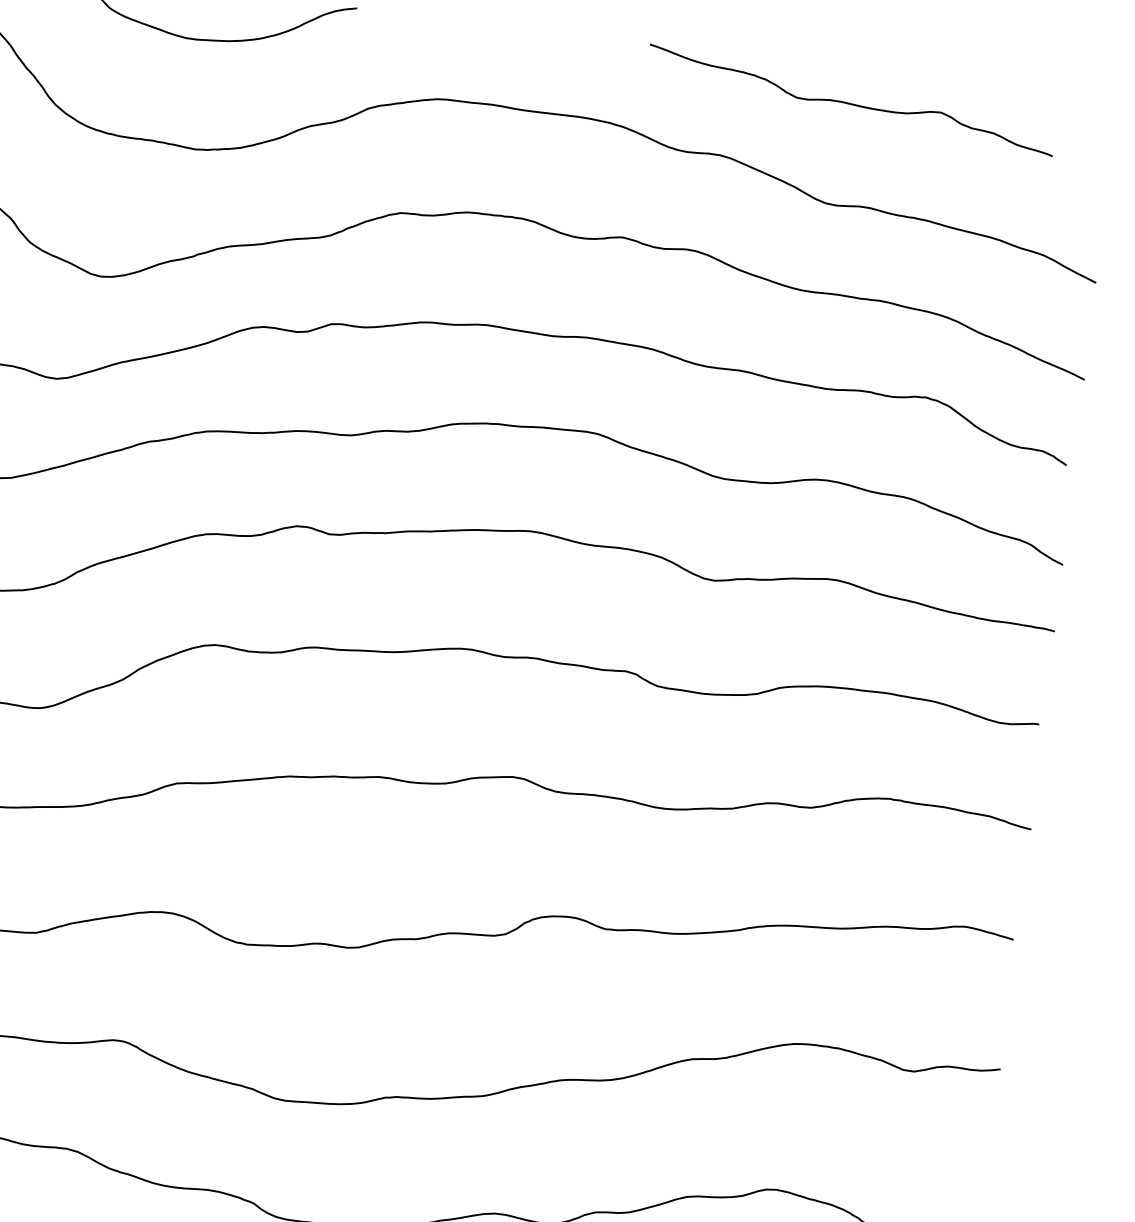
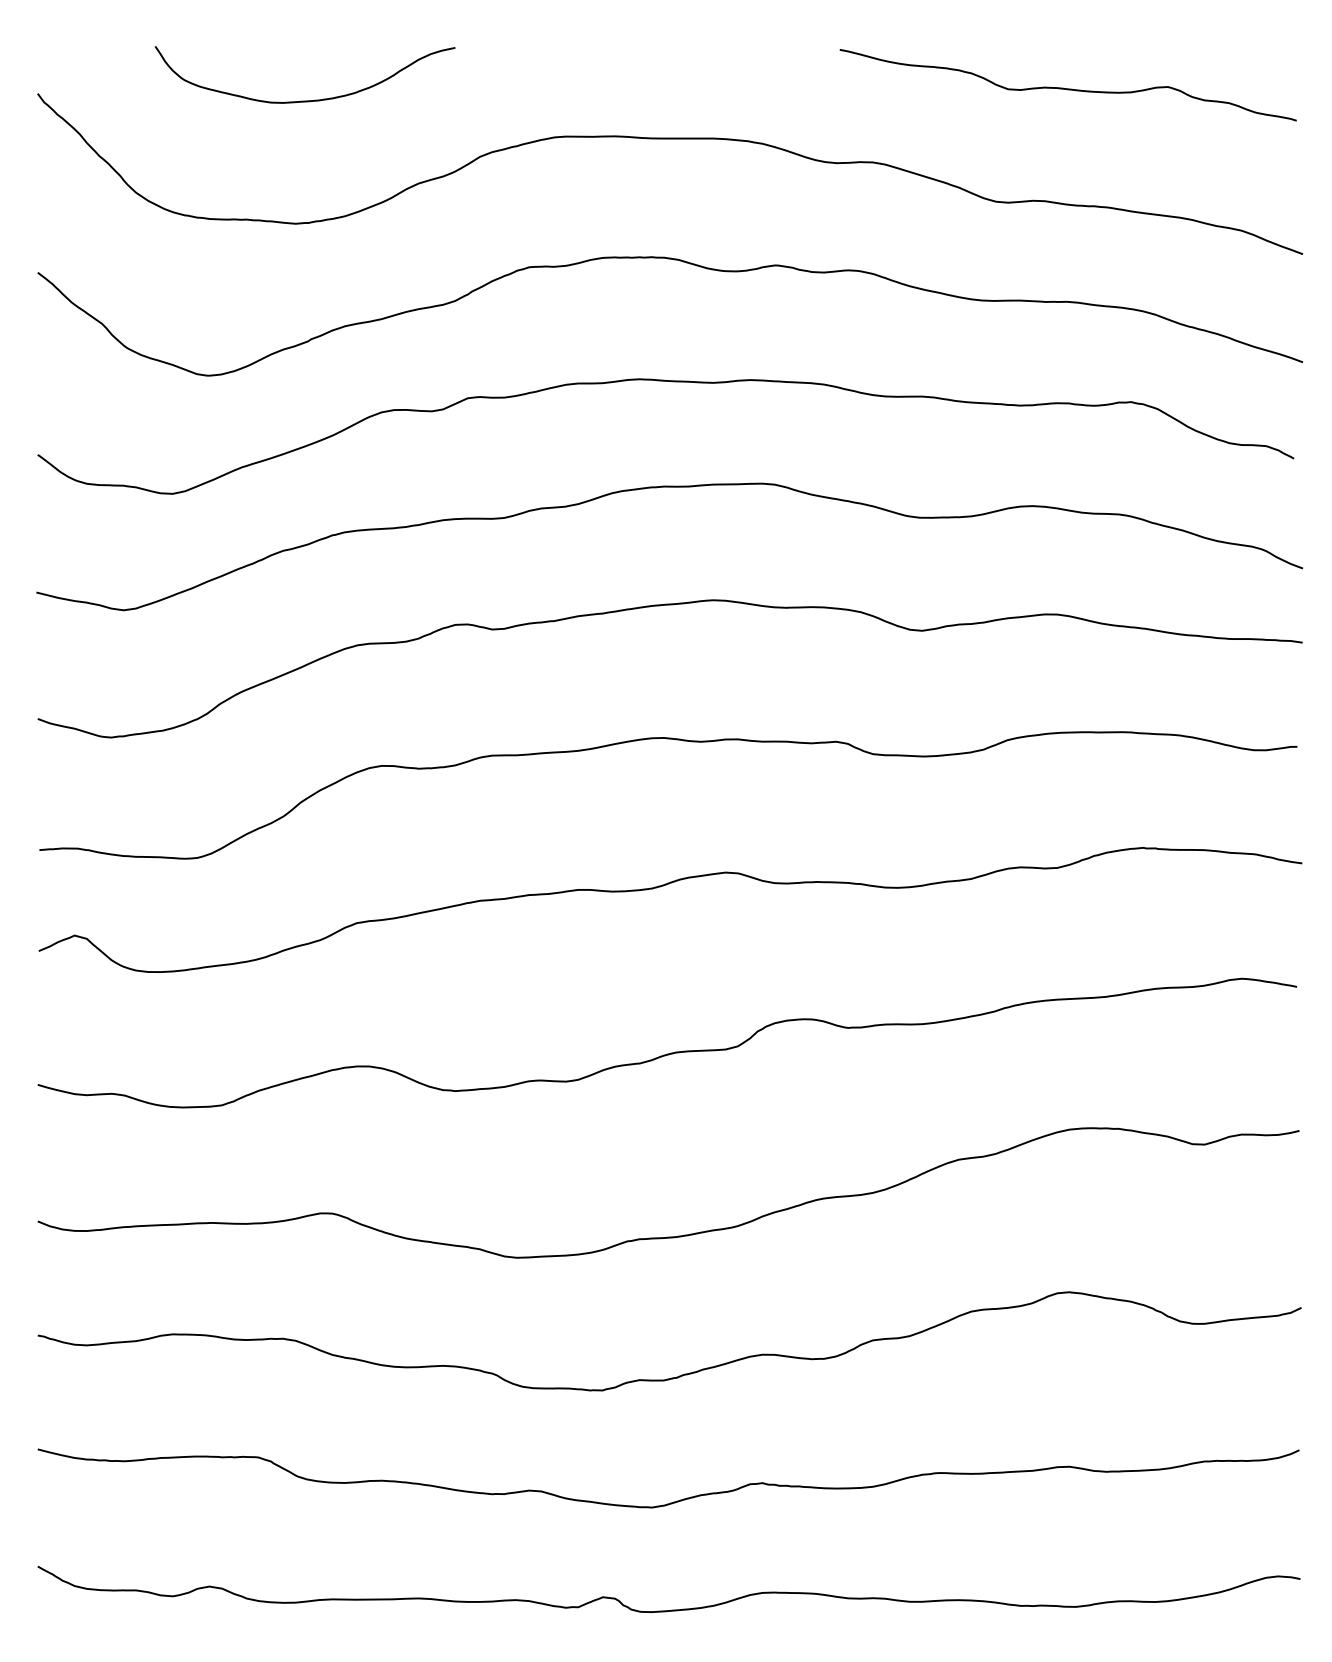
curve: (850, 103) -> (1067, 88), moved

